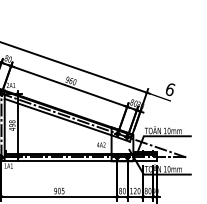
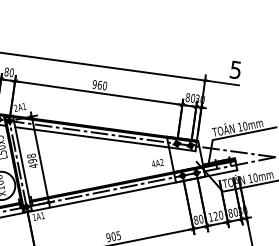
text: (170, 89) -> (236, 69), 6 -> 5

